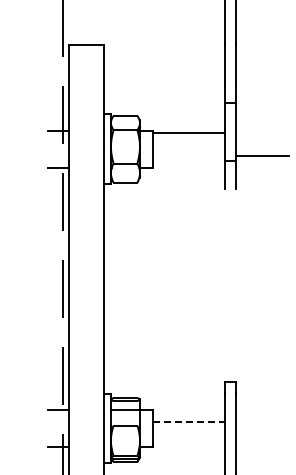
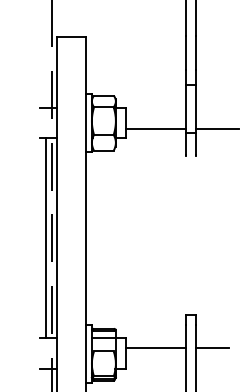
line: (188, 133) -> (155, 129), moved
line: (55, 288) -> (46, 238), added
line: (188, 421) -> (155, 348), dashed -> solid
line: (256, 421) -> (212, 348), added

